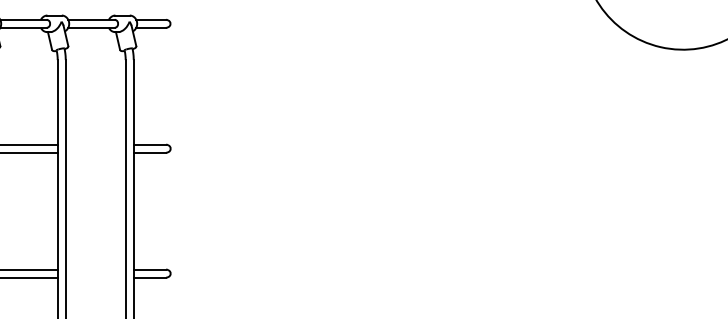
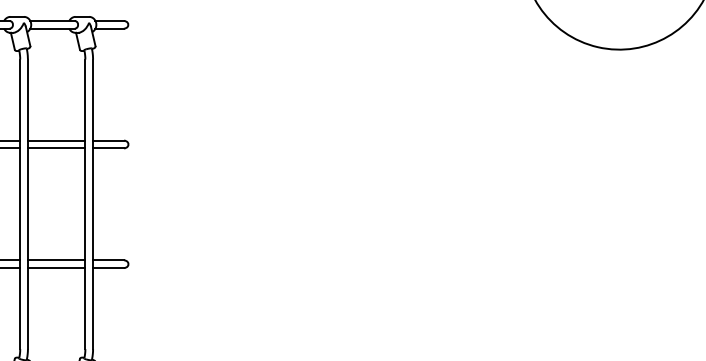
line: (95, 144) -> (56, 140), added
line: (95, 152) -> (56, 148), added
line: (95, 269) -> (56, 260), added
line: (95, 278) -> (56, 268), added

